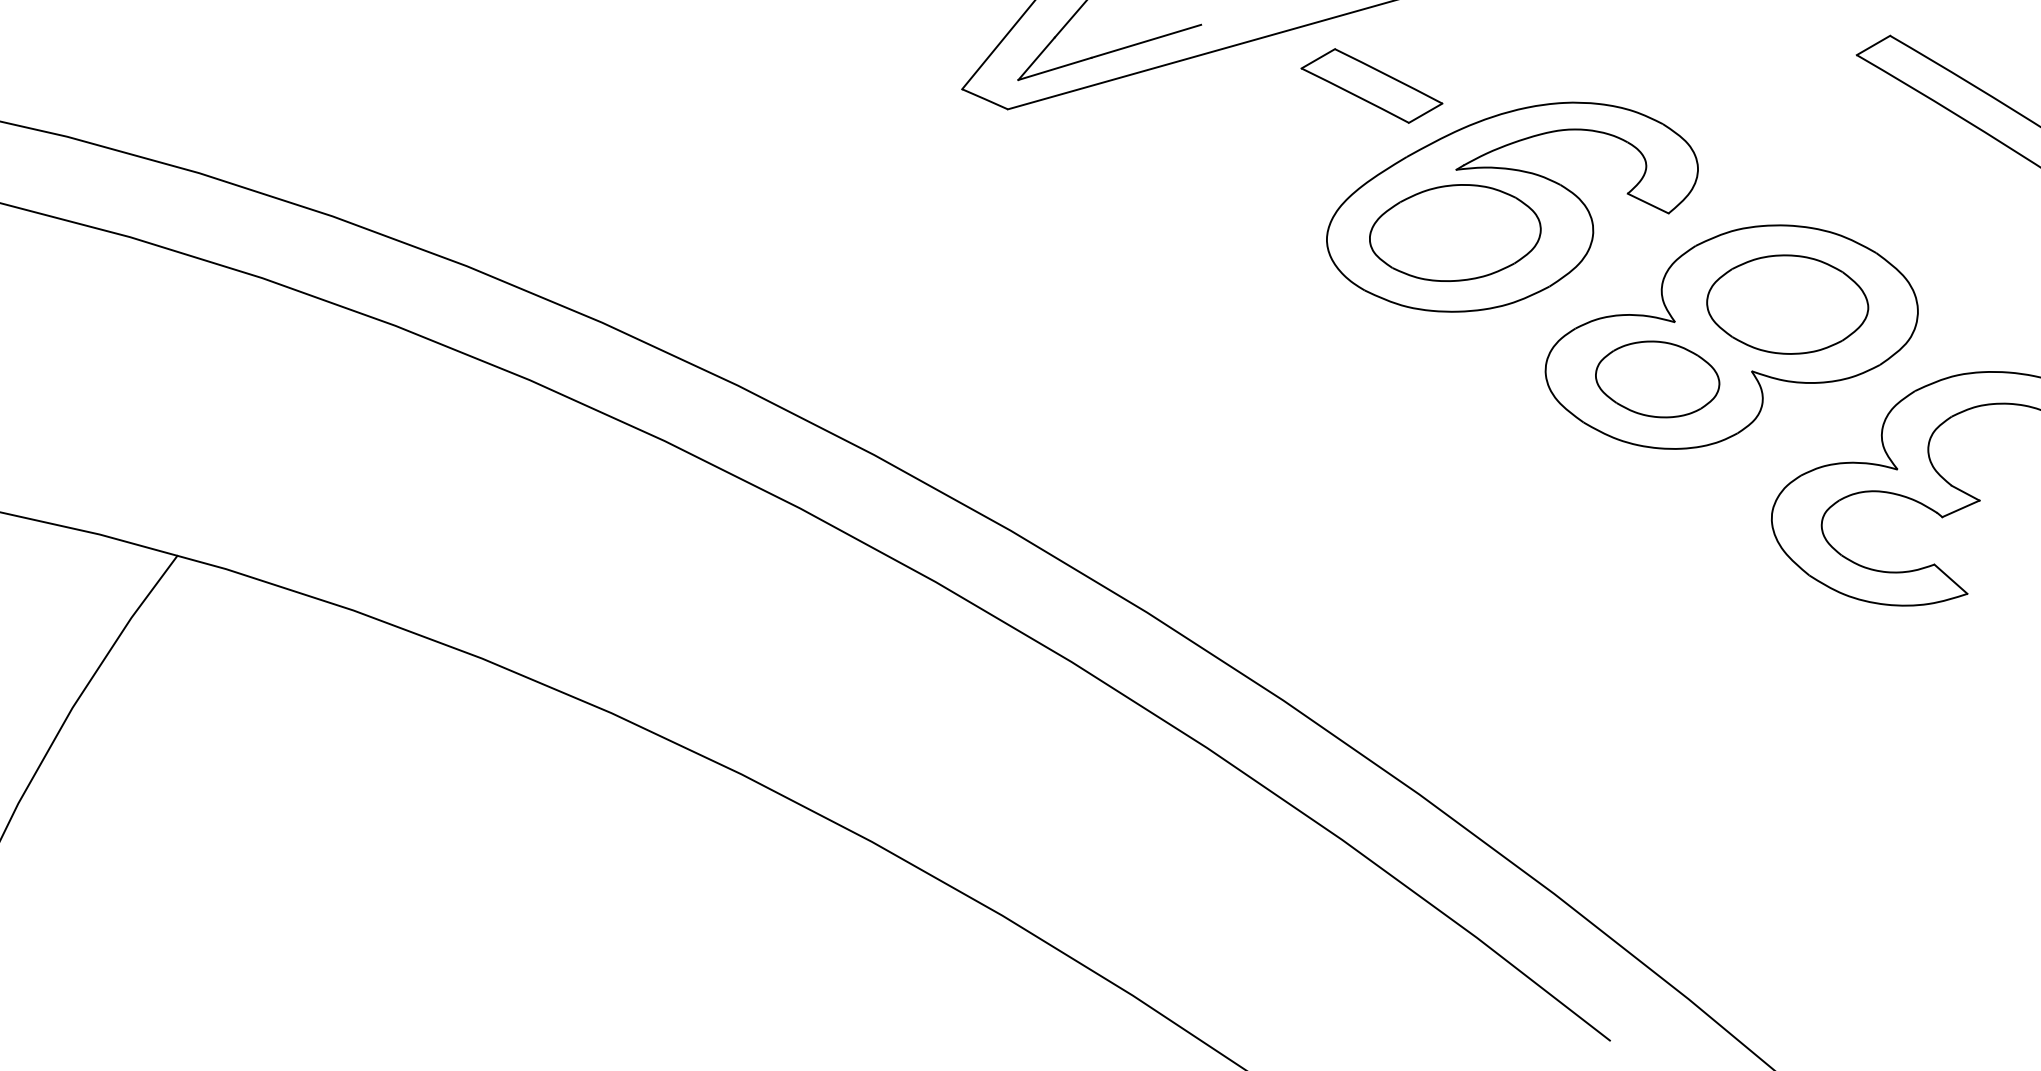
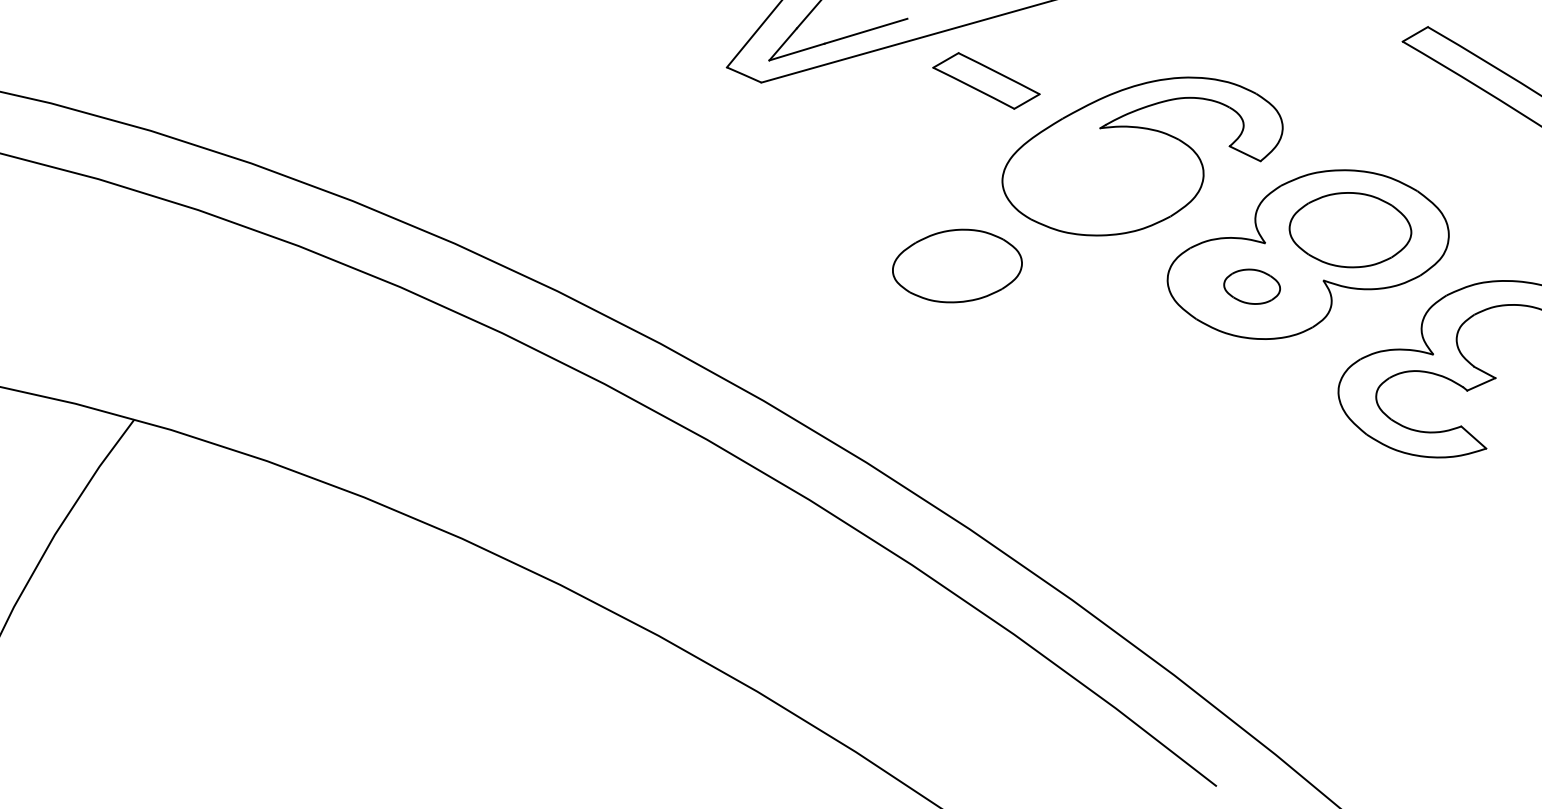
part: (1371, 85) -> (986, 80), moved
part: (1455, 232) -> (957, 265), moved
part: (1656, 379) -> (1251, 286), size x0.6

